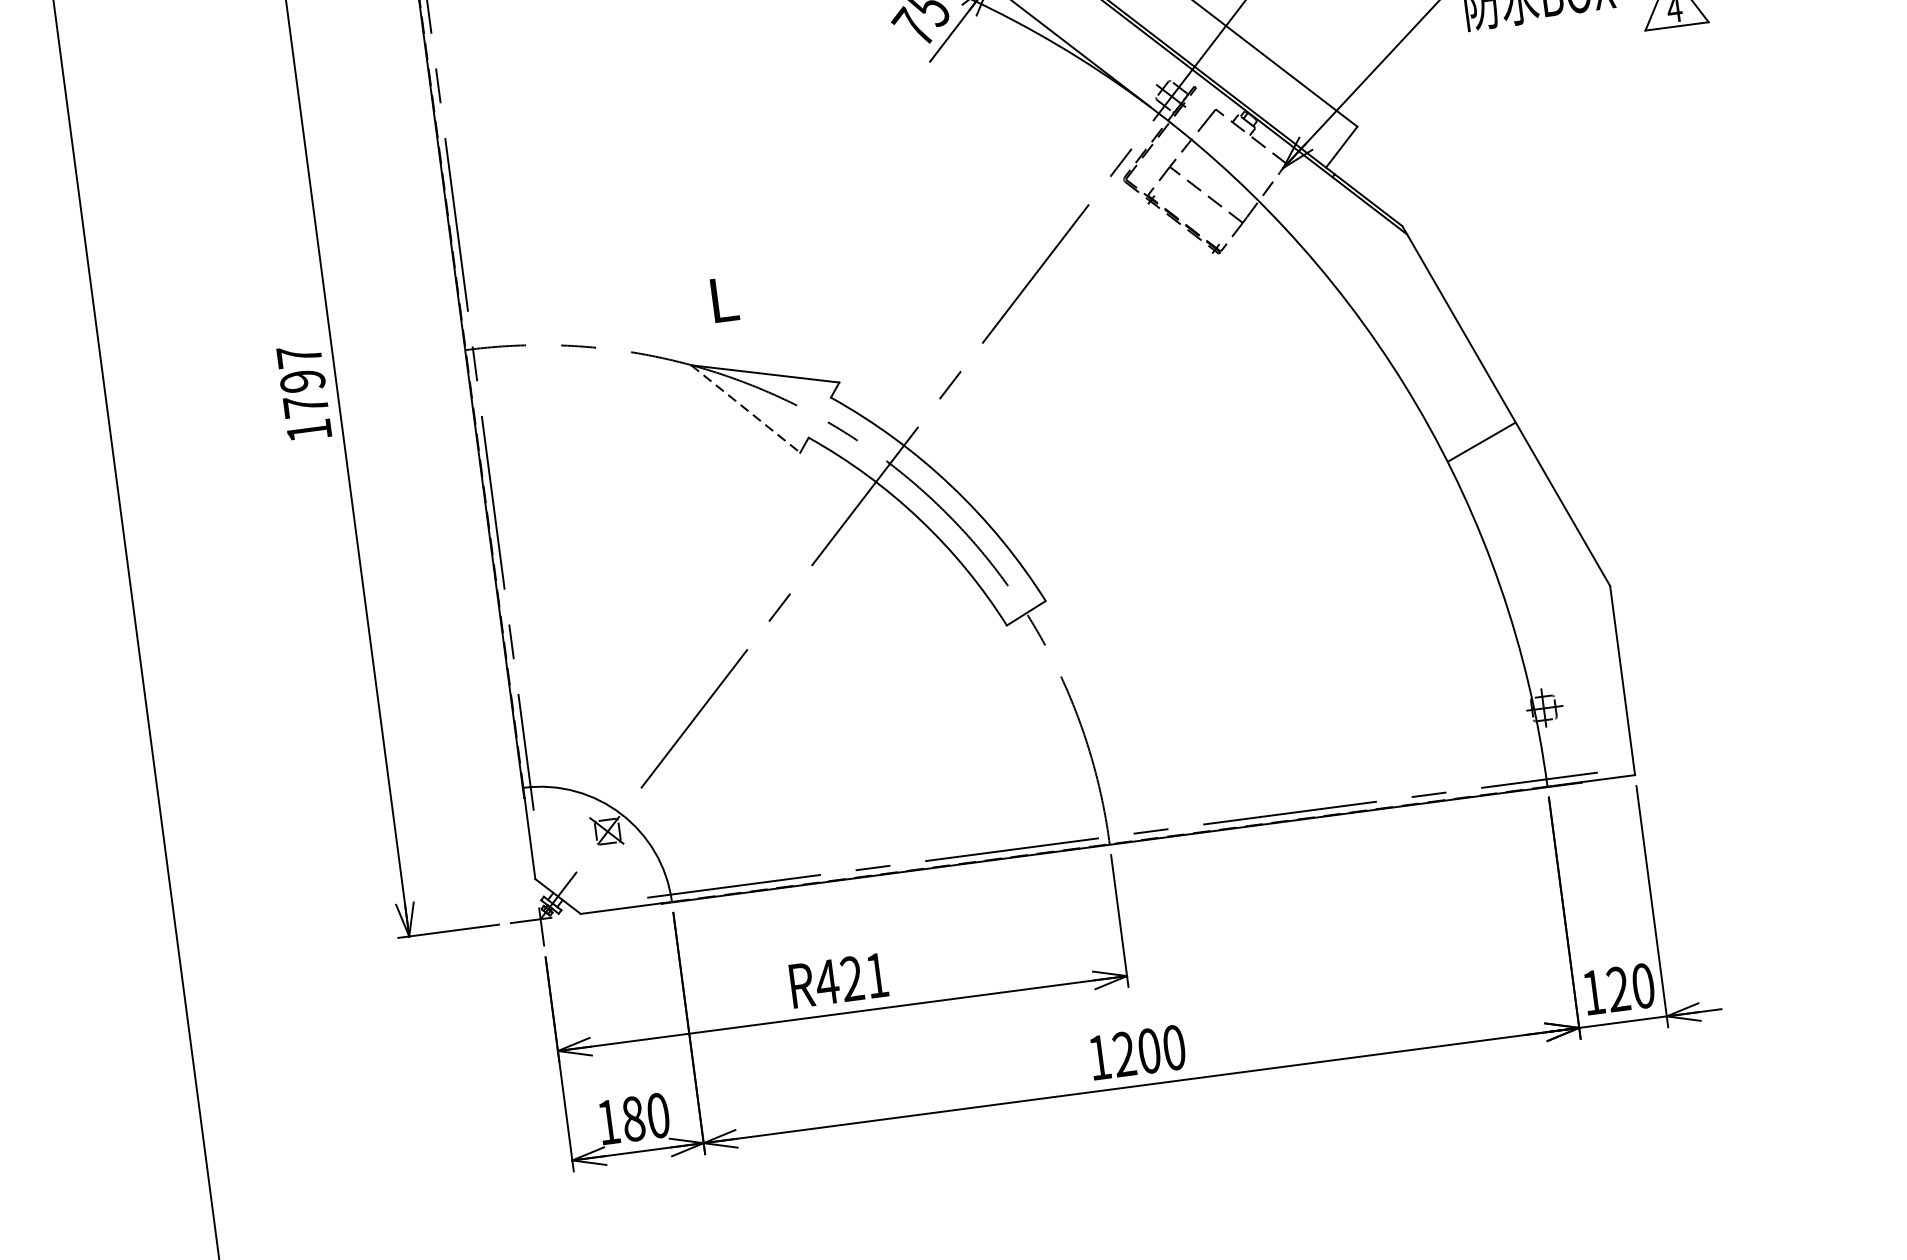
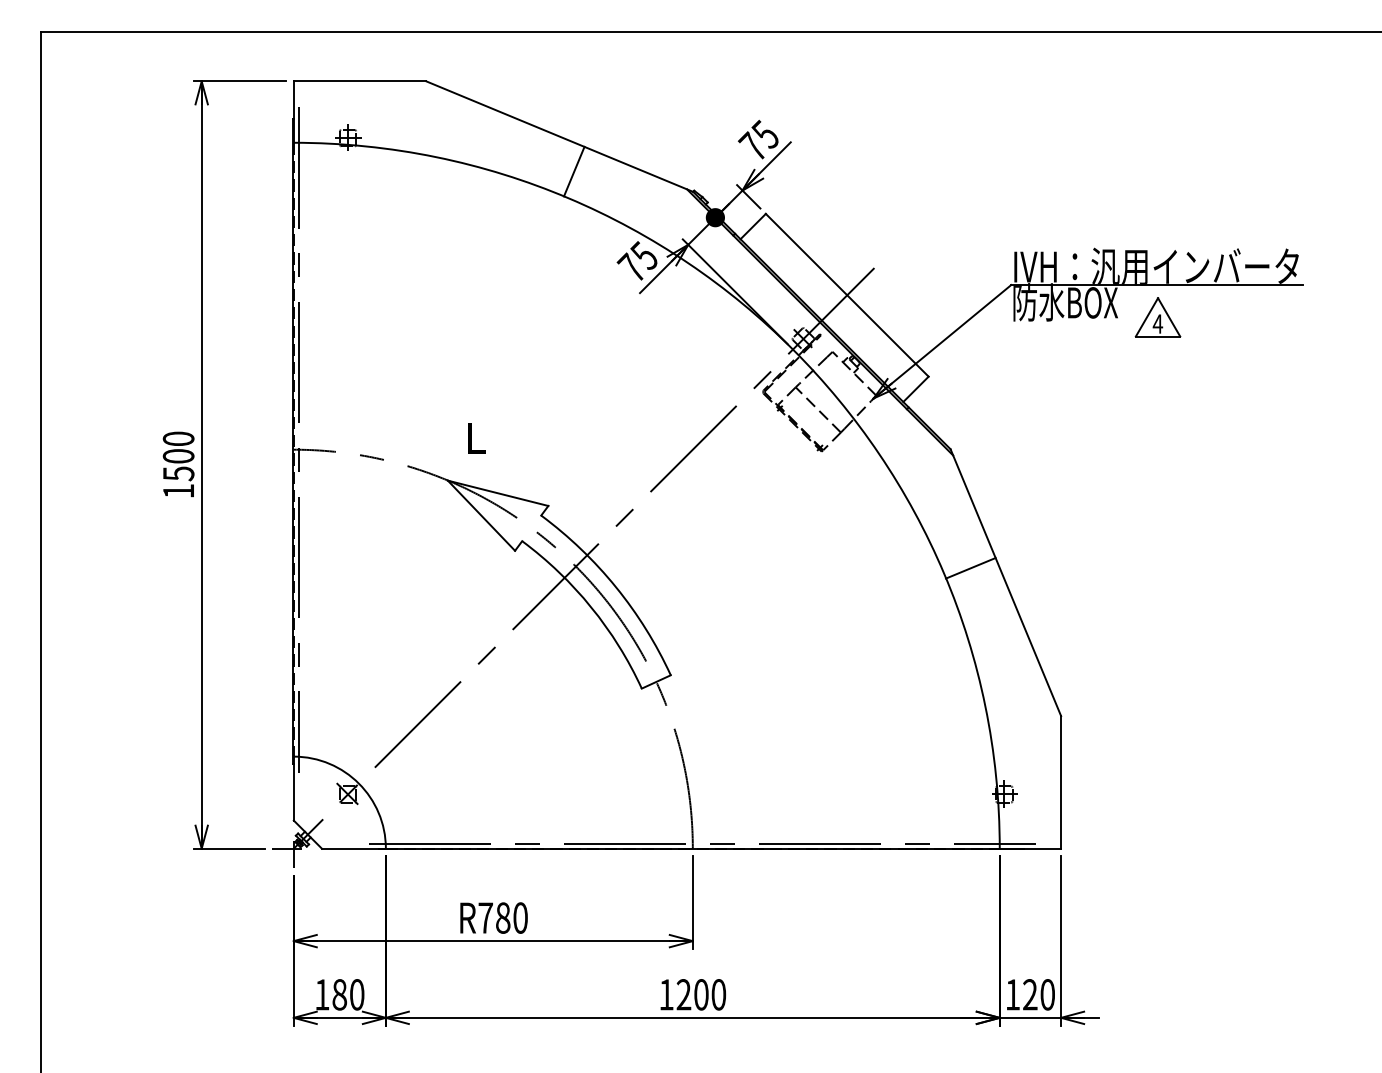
text: (302, 381) -> (178, 456), 1797 -> 1500
line: (745, 408) -> (481, 515), dashed -> solid
line: (1481, 442) -> (970, 568), moved
text: (851, 978) -> (502, 917), R421 -> R780

